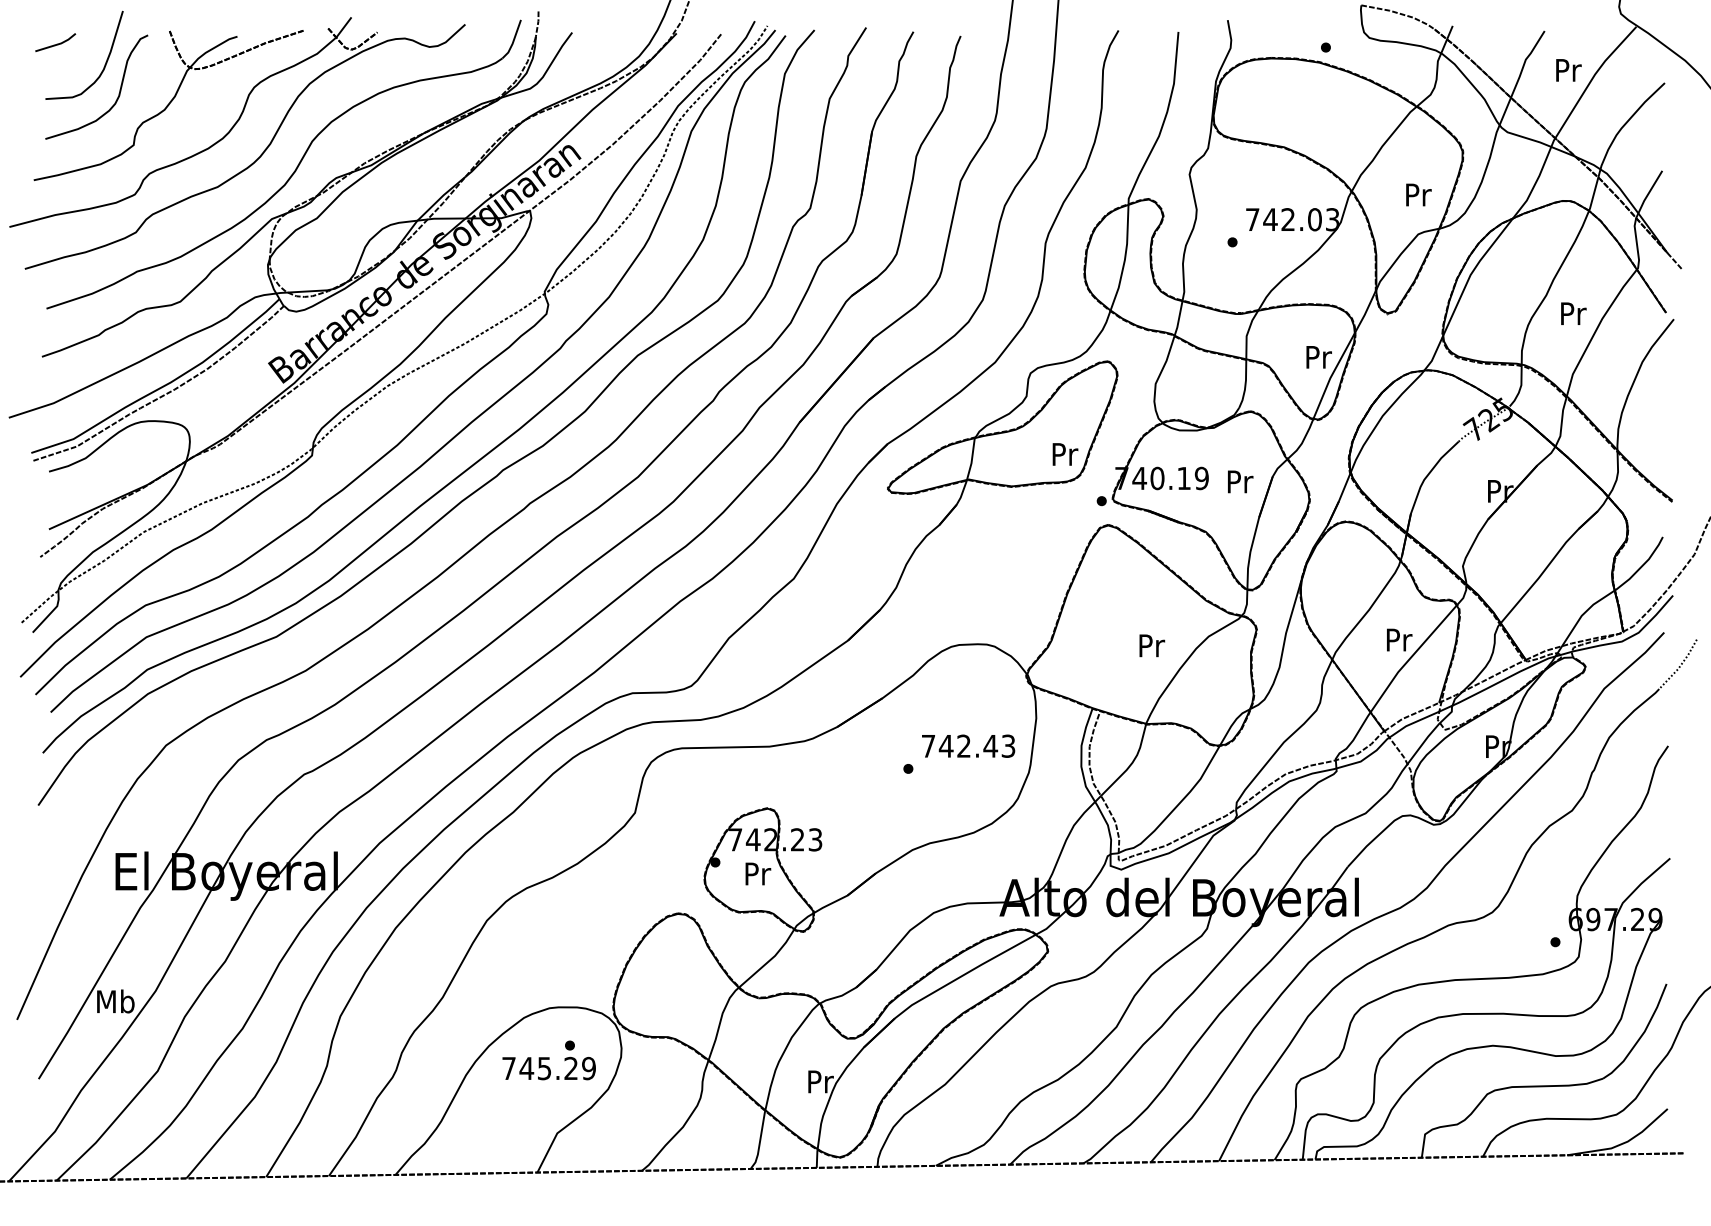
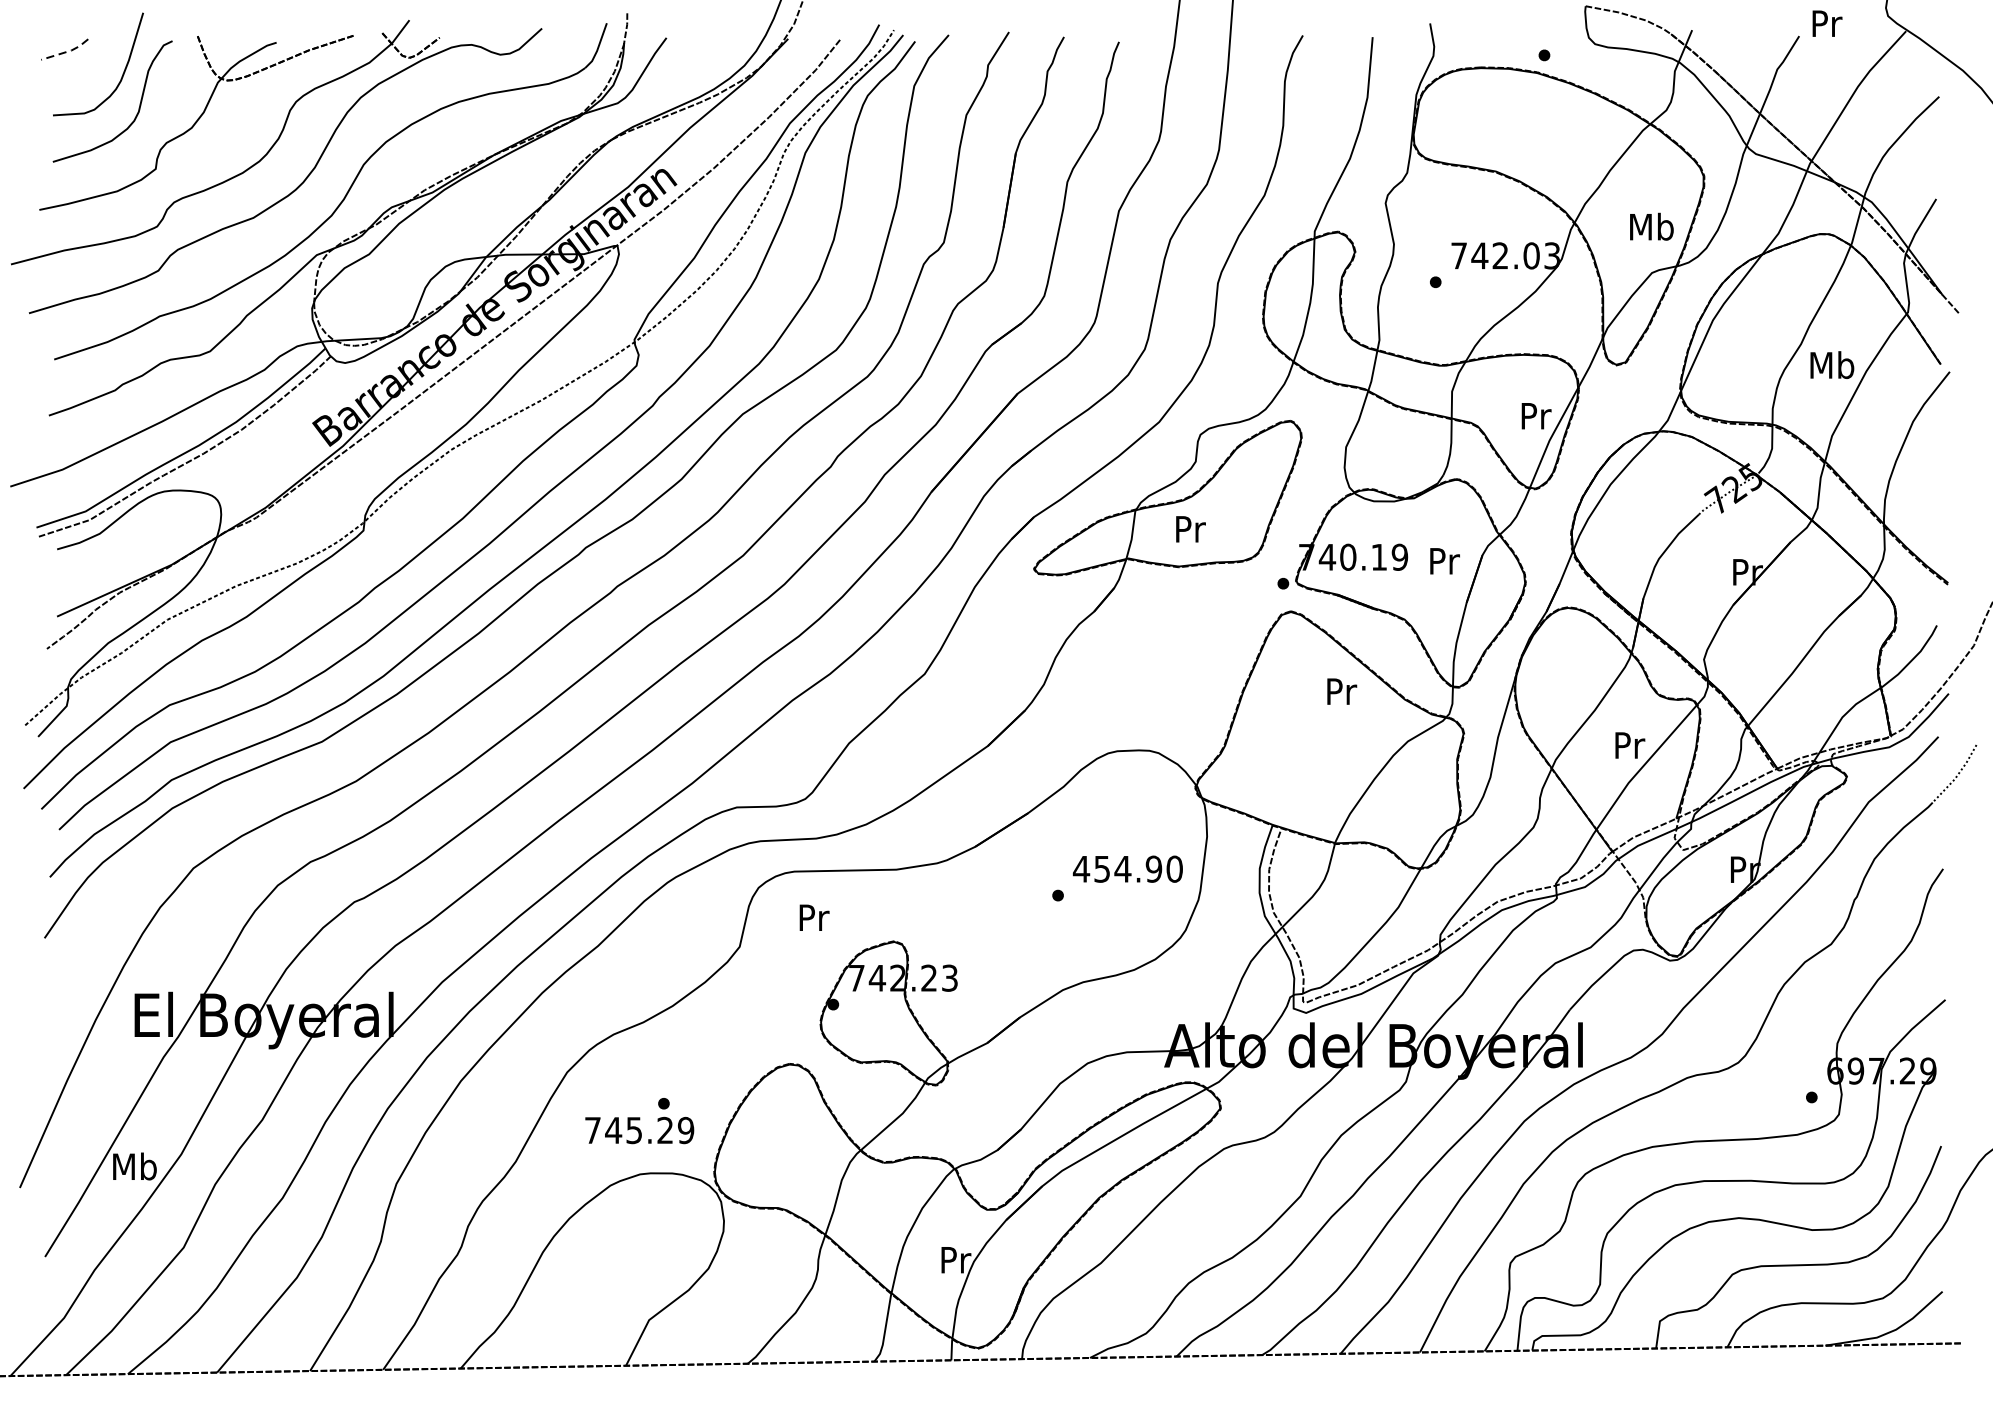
line: (57, 44) -> (66, 51), solid -> dashed
text: (1568, 70) -> (1827, 23), moved
text: (1417, 194) -> (1651, 226), Pr -> Mb
text: (1572, 313) -> (1831, 365), Pr -> Mb
text: (1065, 454) -> (1191, 529), moved
text: (1152, 645) -> (1342, 691), moved
text: (968, 745) -> (1128, 868), 742.43 -> 454.90
text: (758, 873) -> (814, 917), moved
text: (548, 1060) -> (638, 1121), moved

